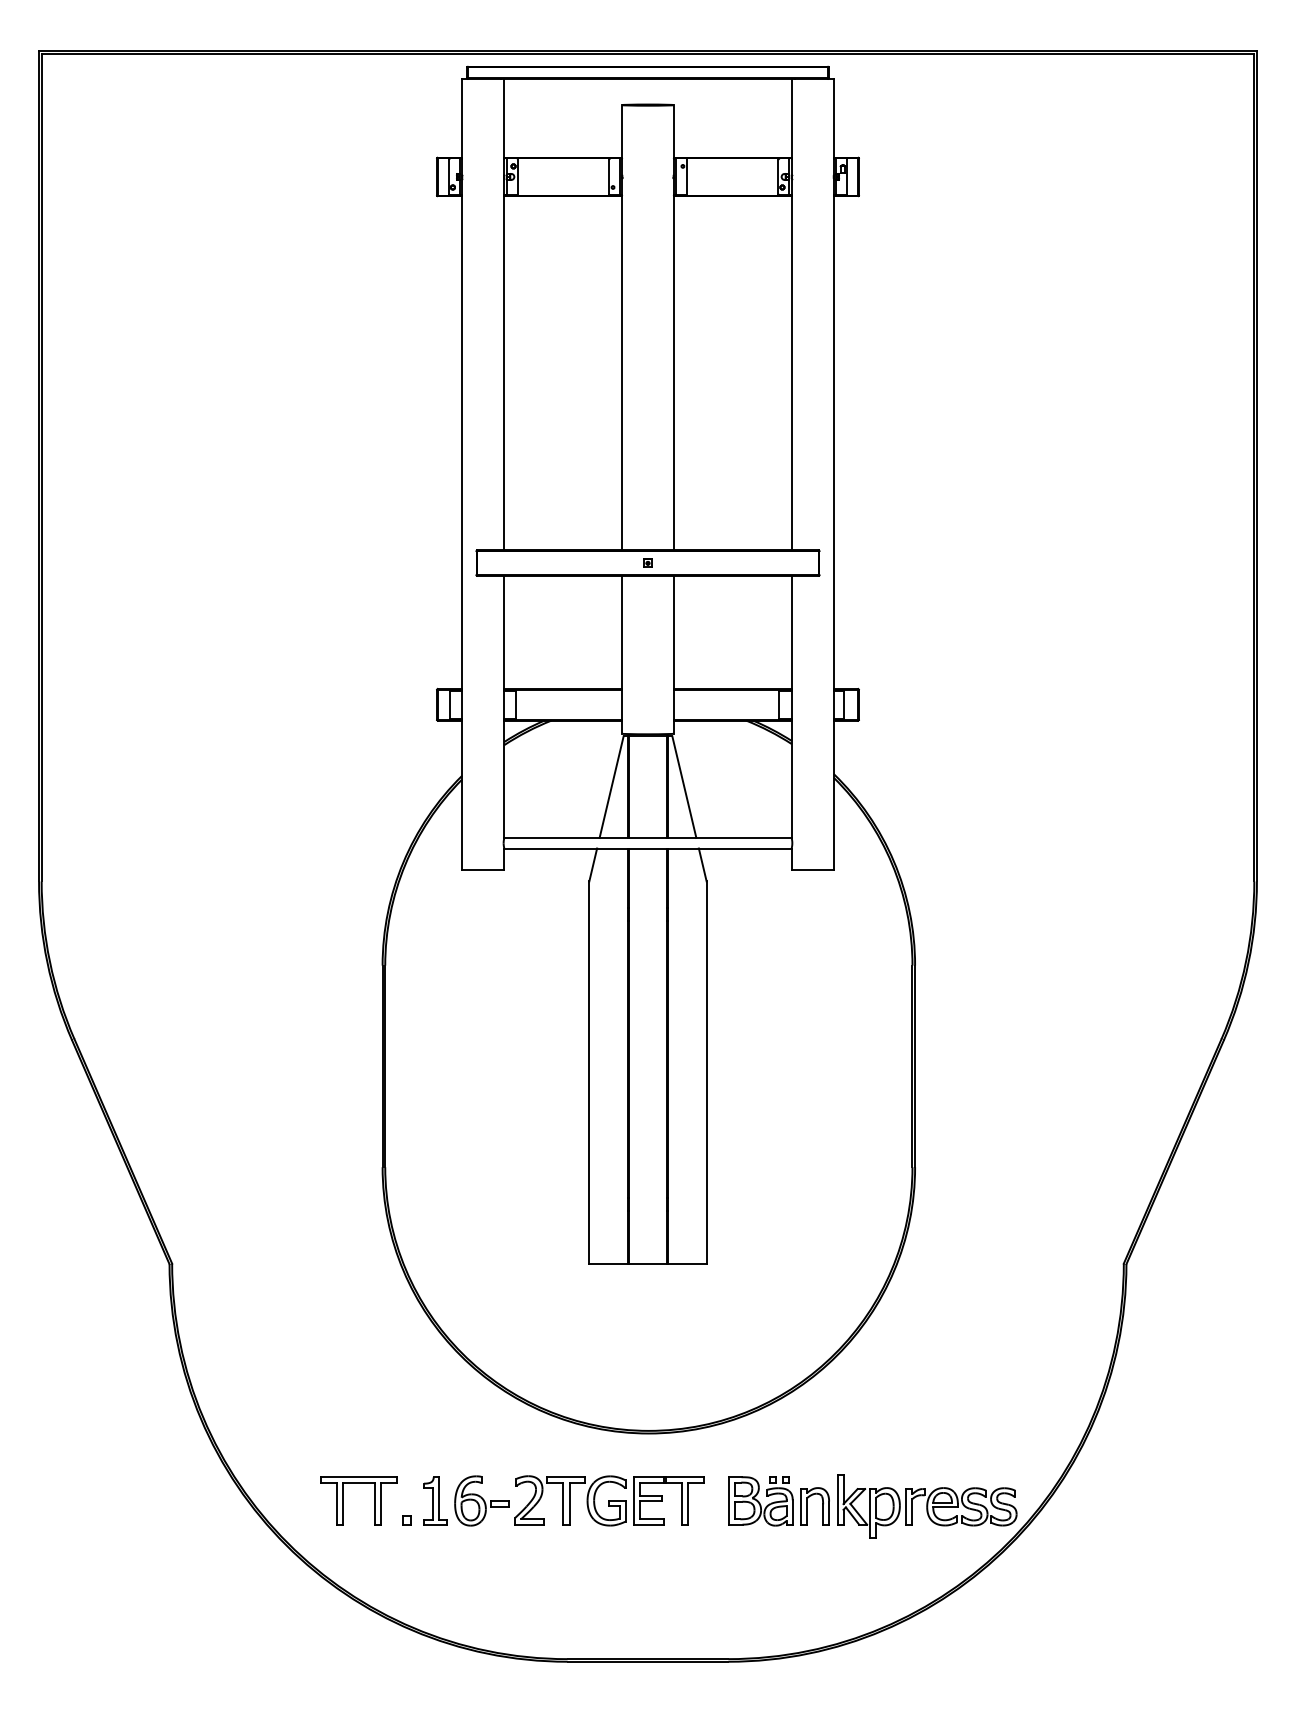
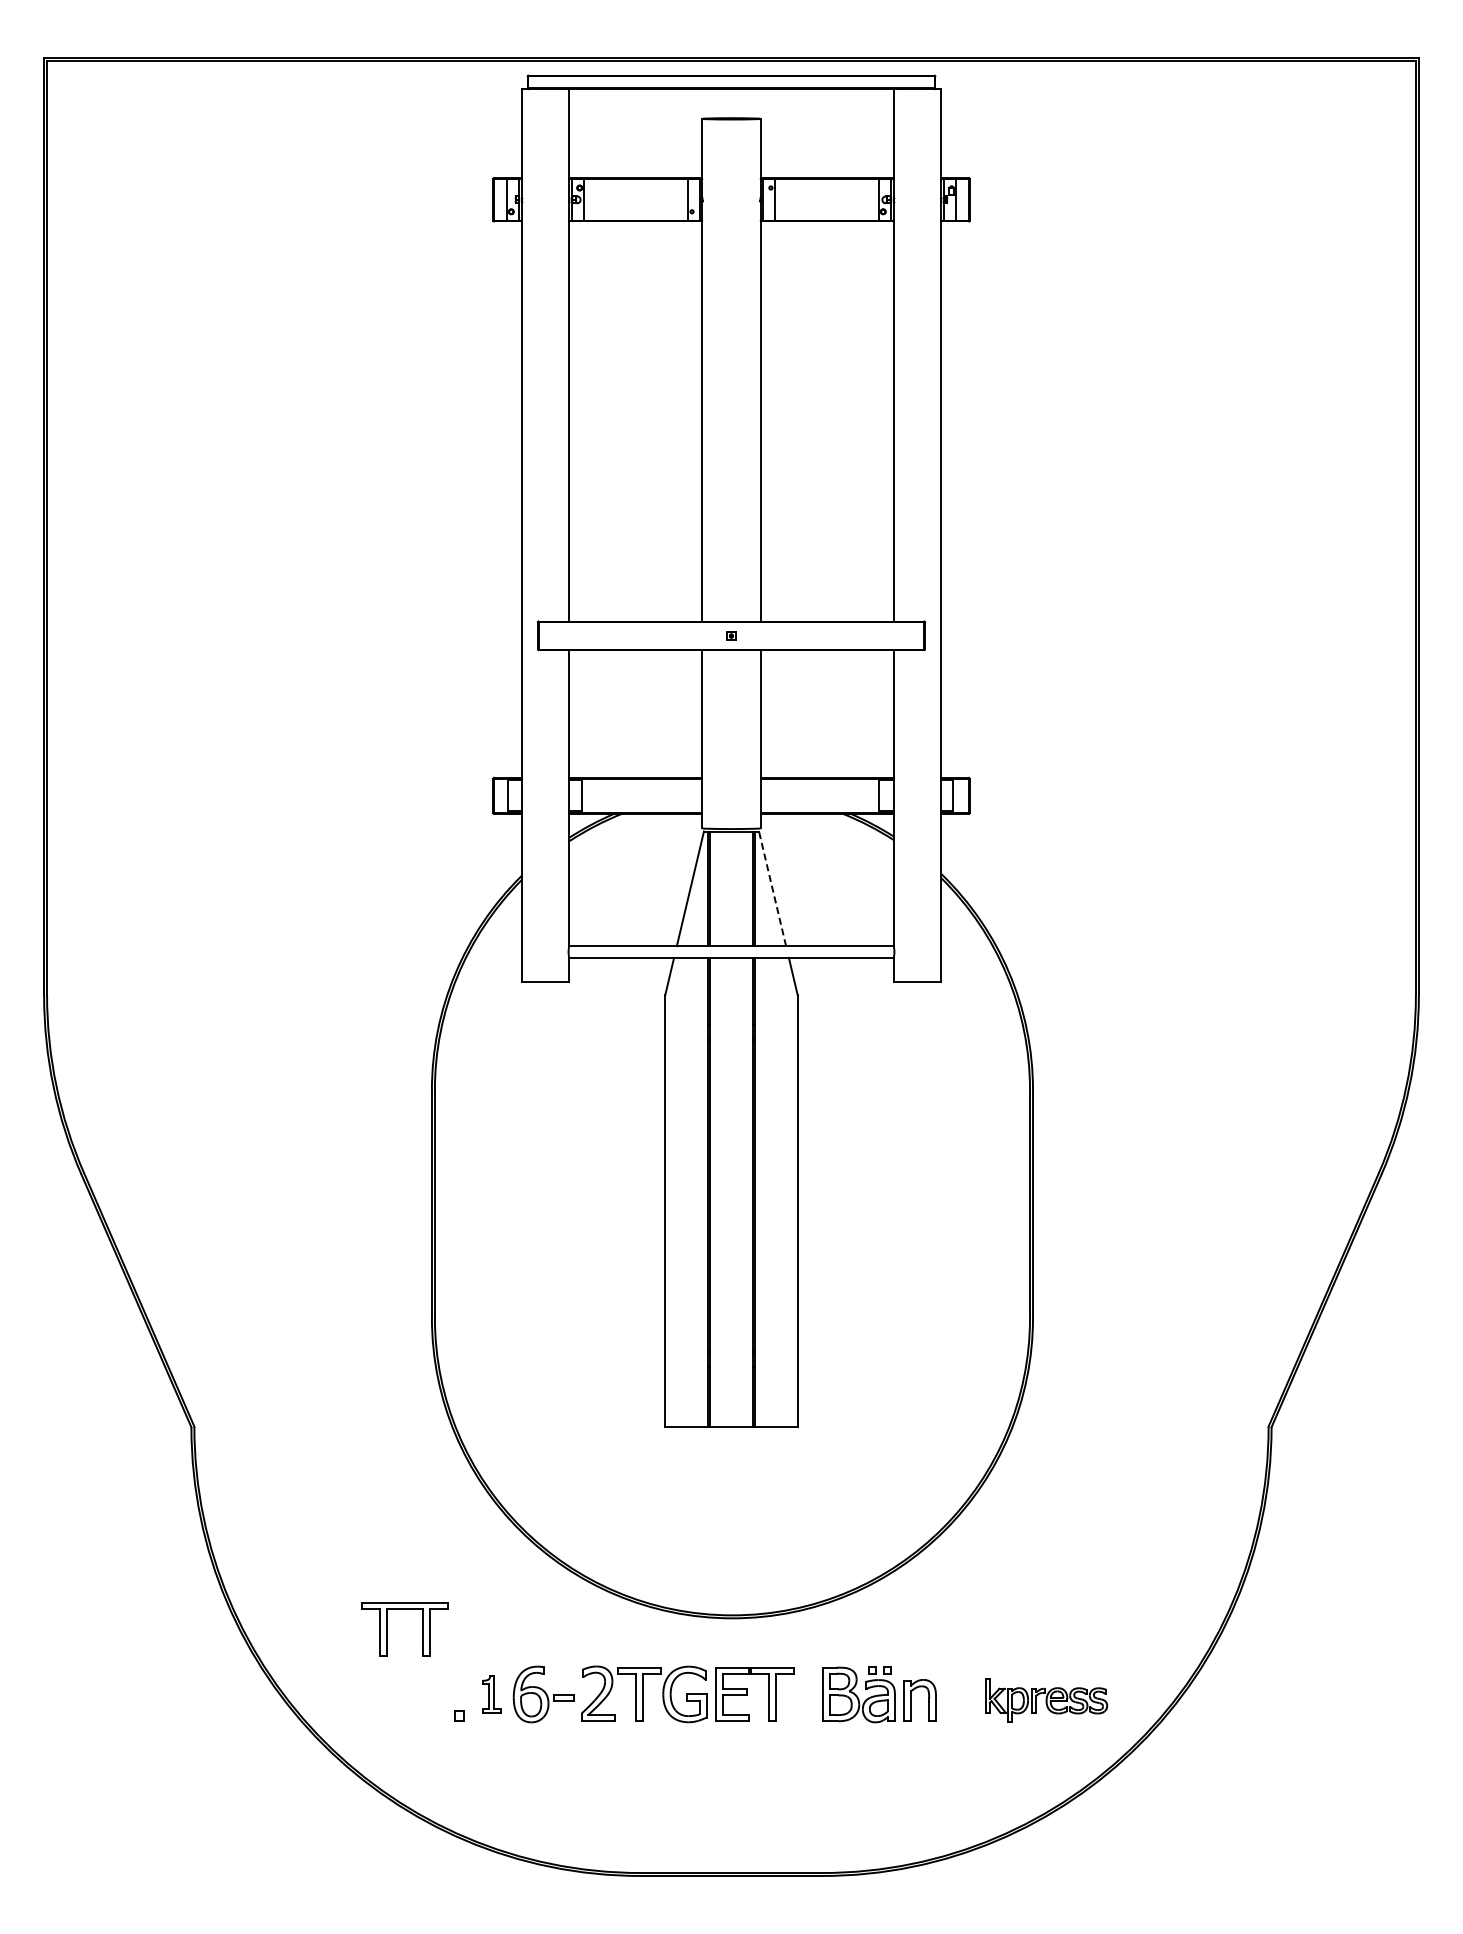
line: (684, 786) -> (772, 888), solid -> dashed
part: (343, 1500) -> (387, 1629), moved
part: (435, 1500) -> (491, 1694), size x0.7
part: (927, 1506) -> (1046, 1700), size x0.6

